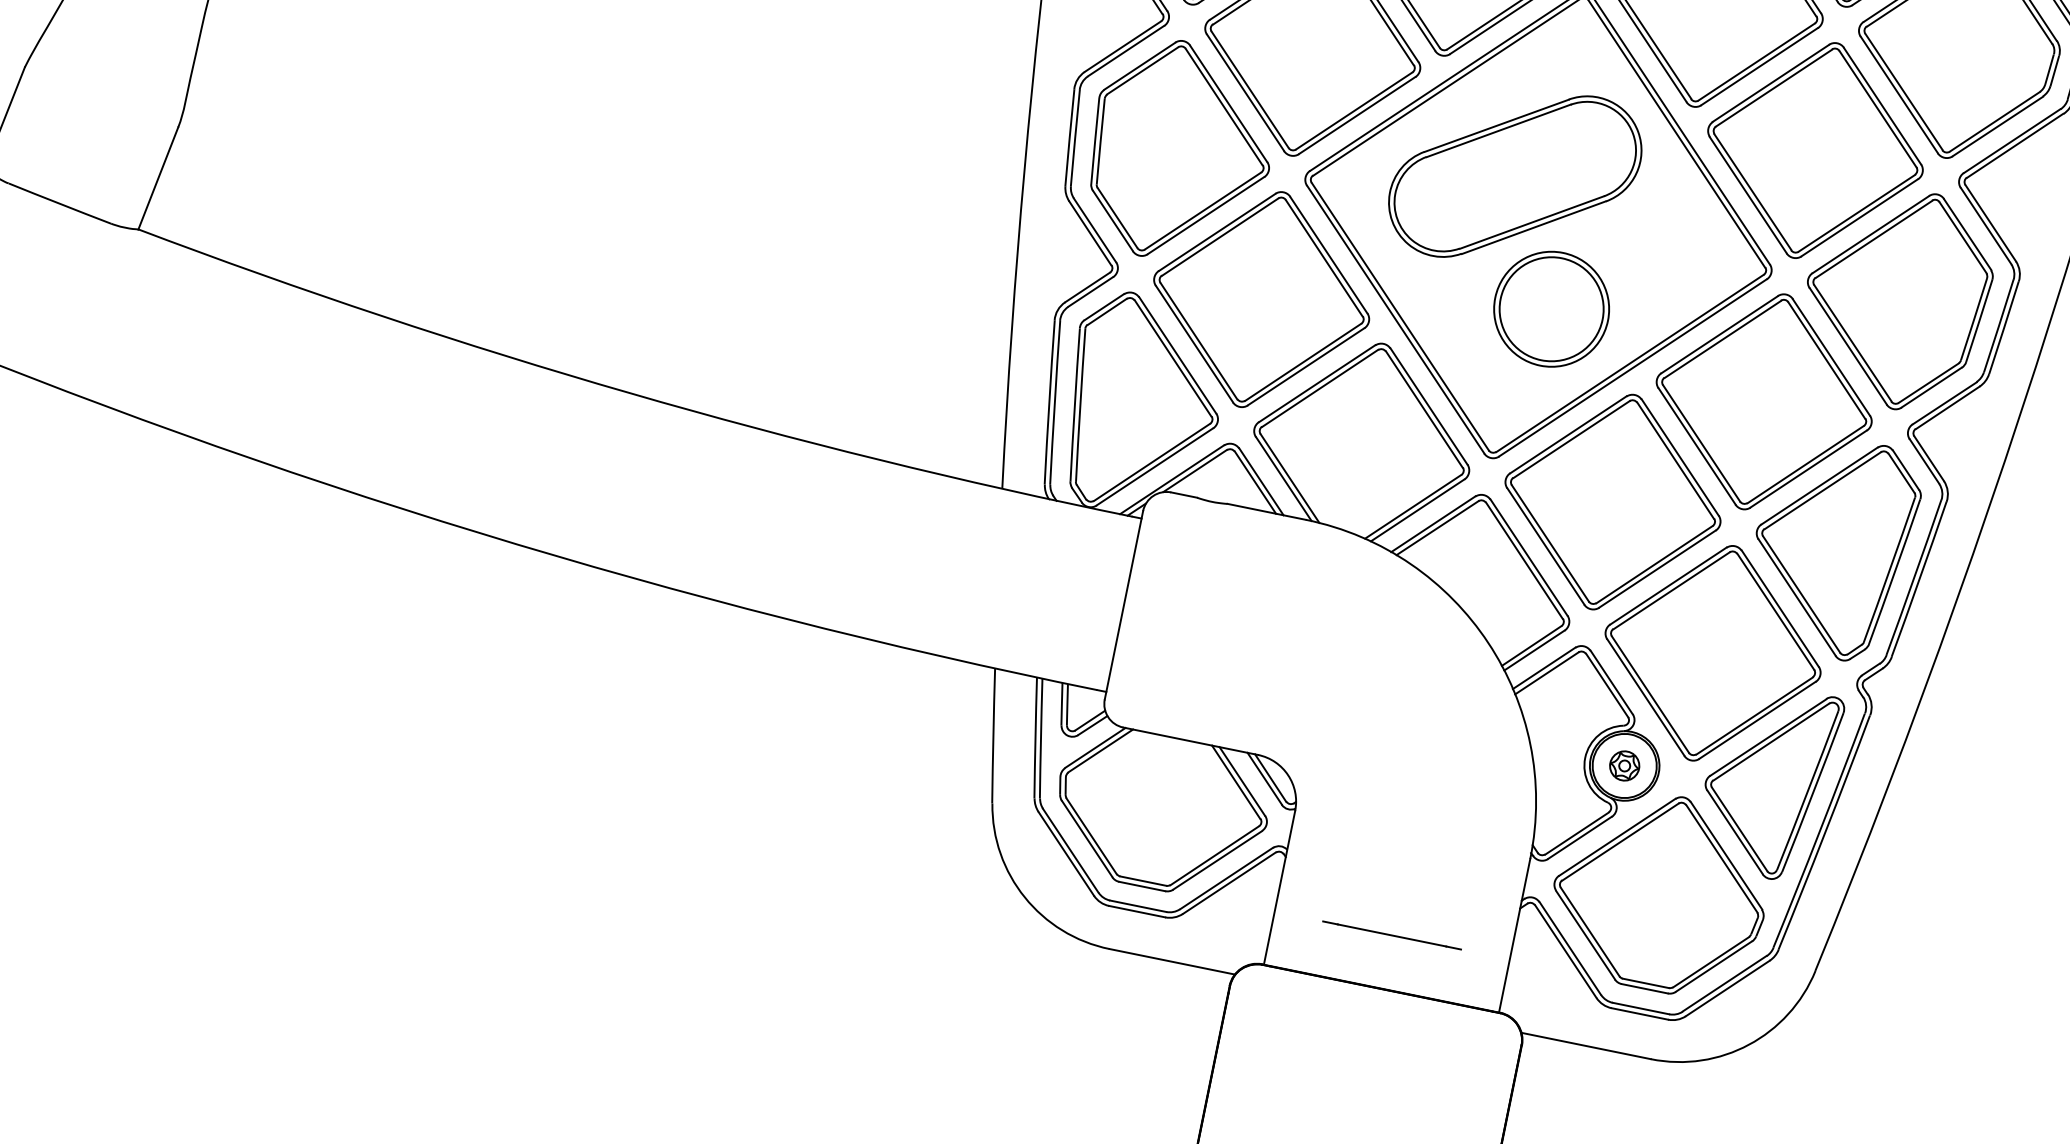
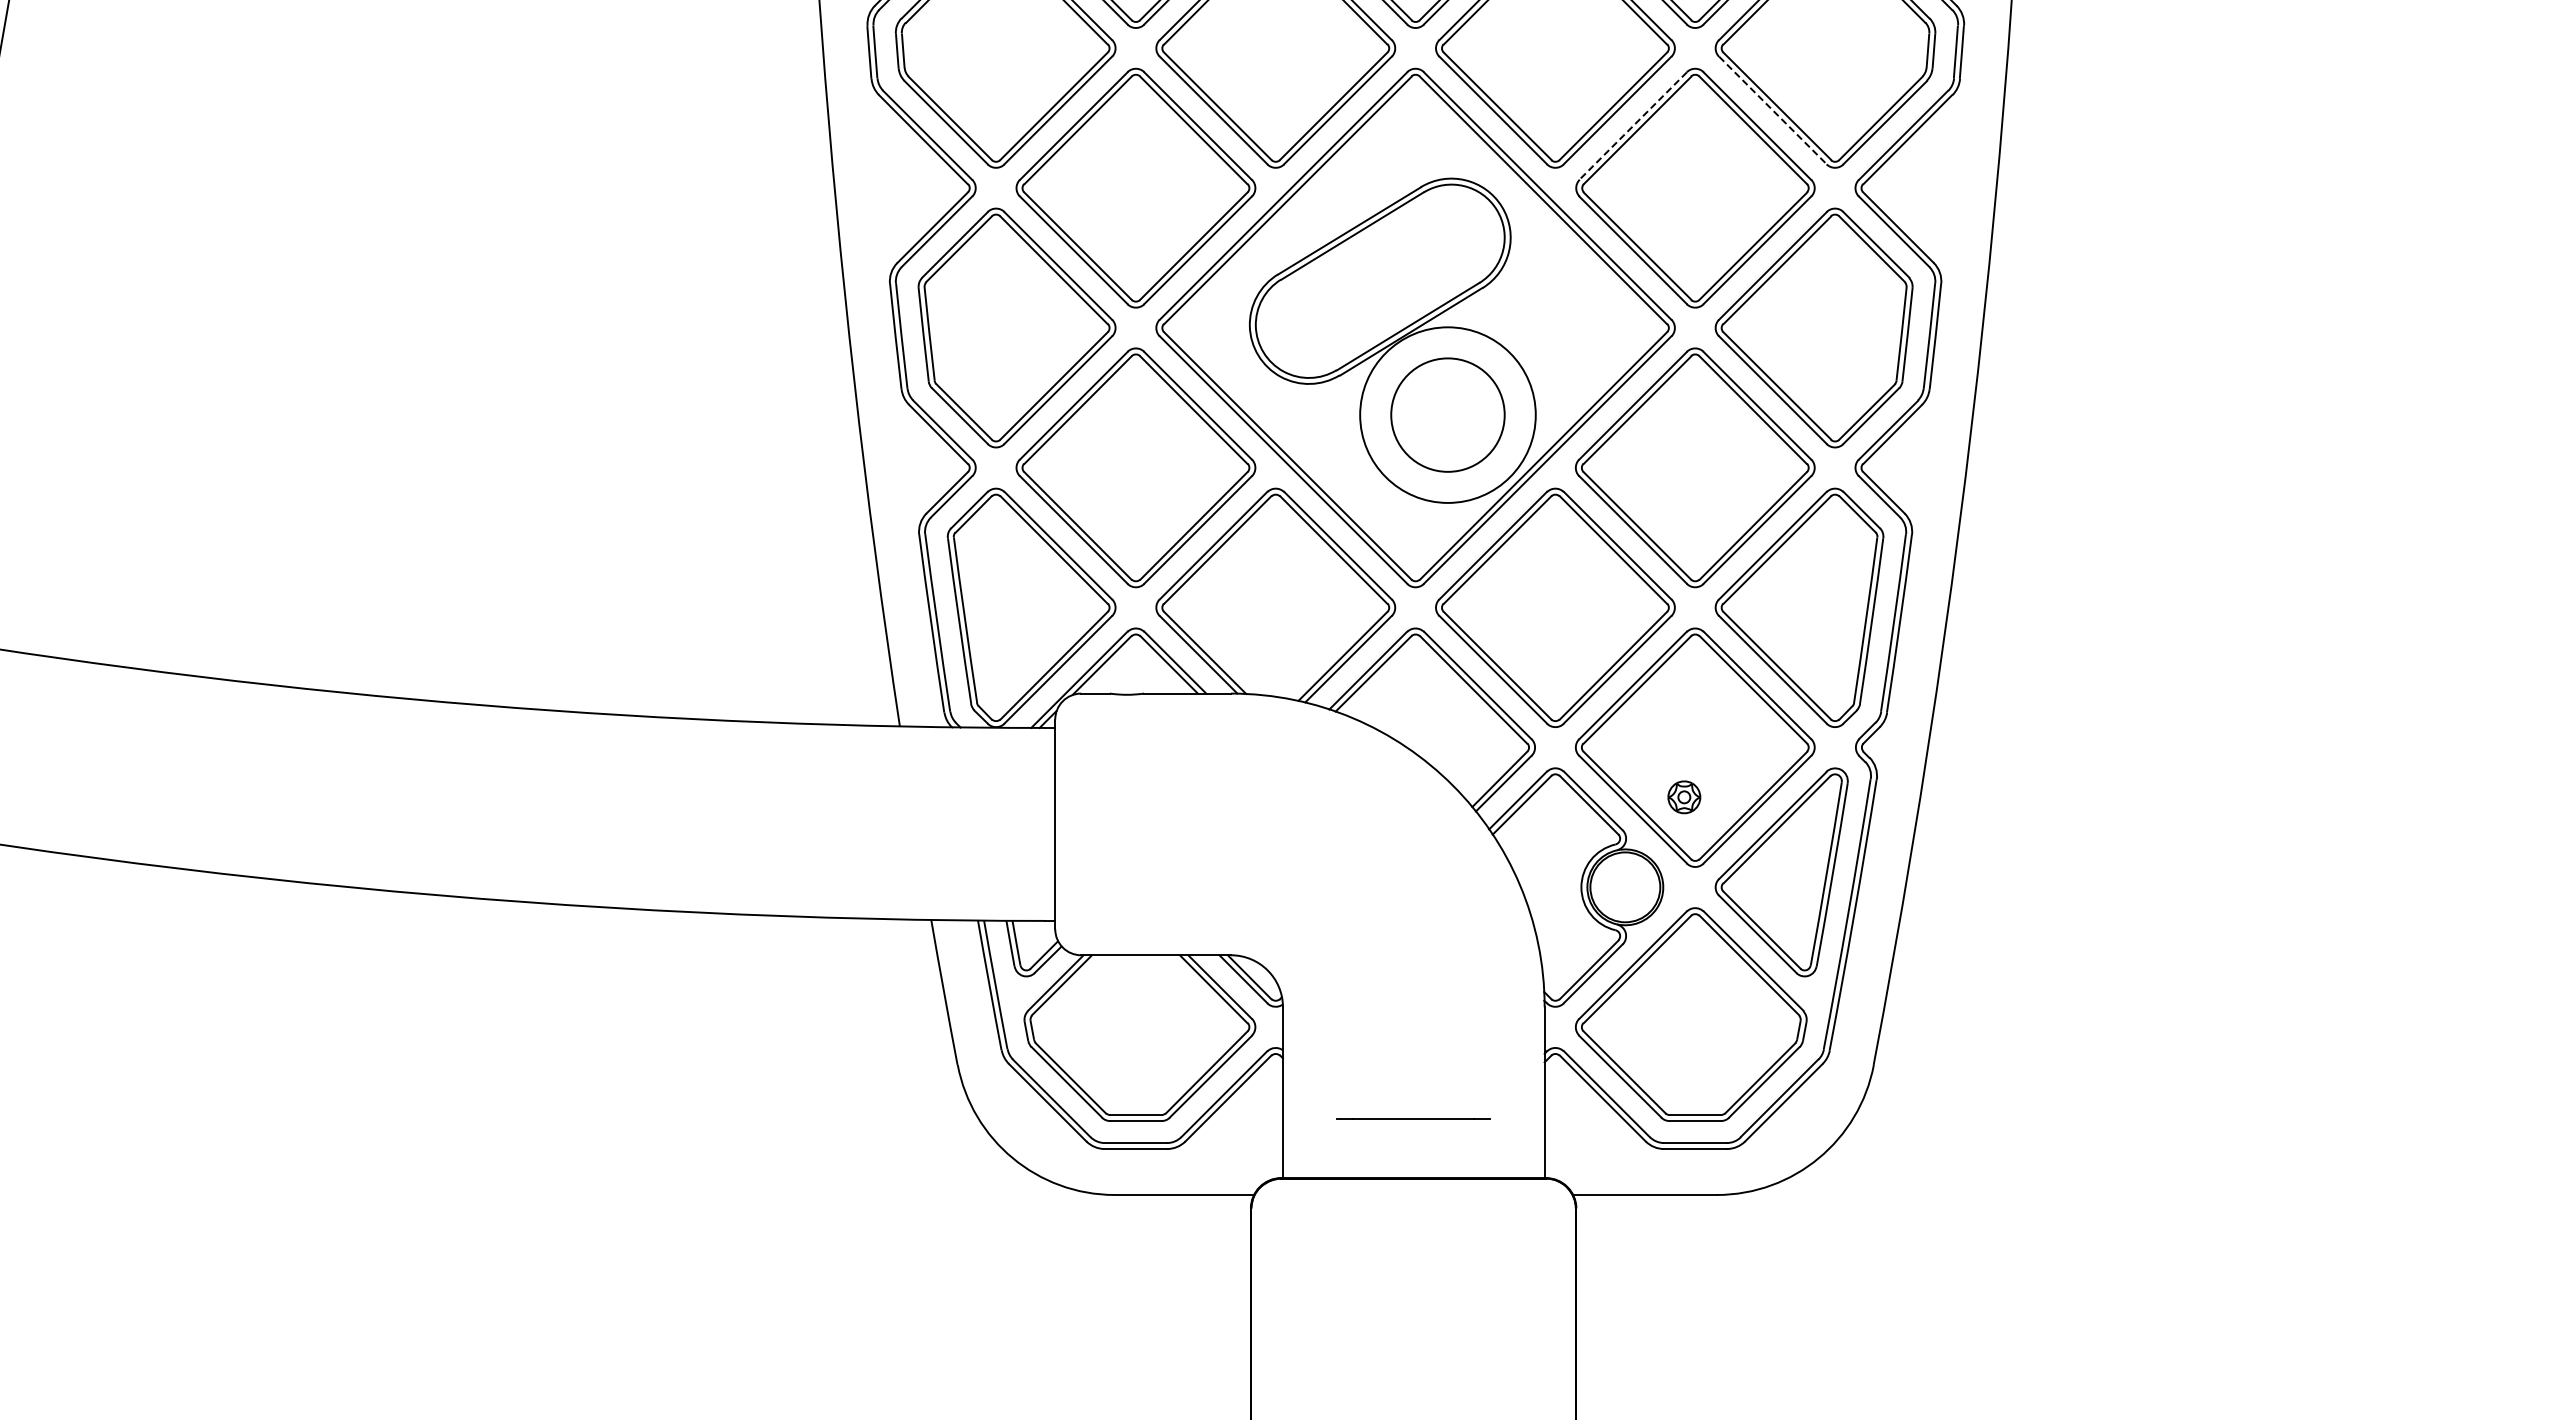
line: (1771, 83) -> (1633, 126), solid -> dashed
line: (1898, 94) -> (1772, 110), solid -> dashed
circle: (1551, 308) -> (1447, 414), size x1.4
part: (1624, 766) -> (1684, 797), moved

